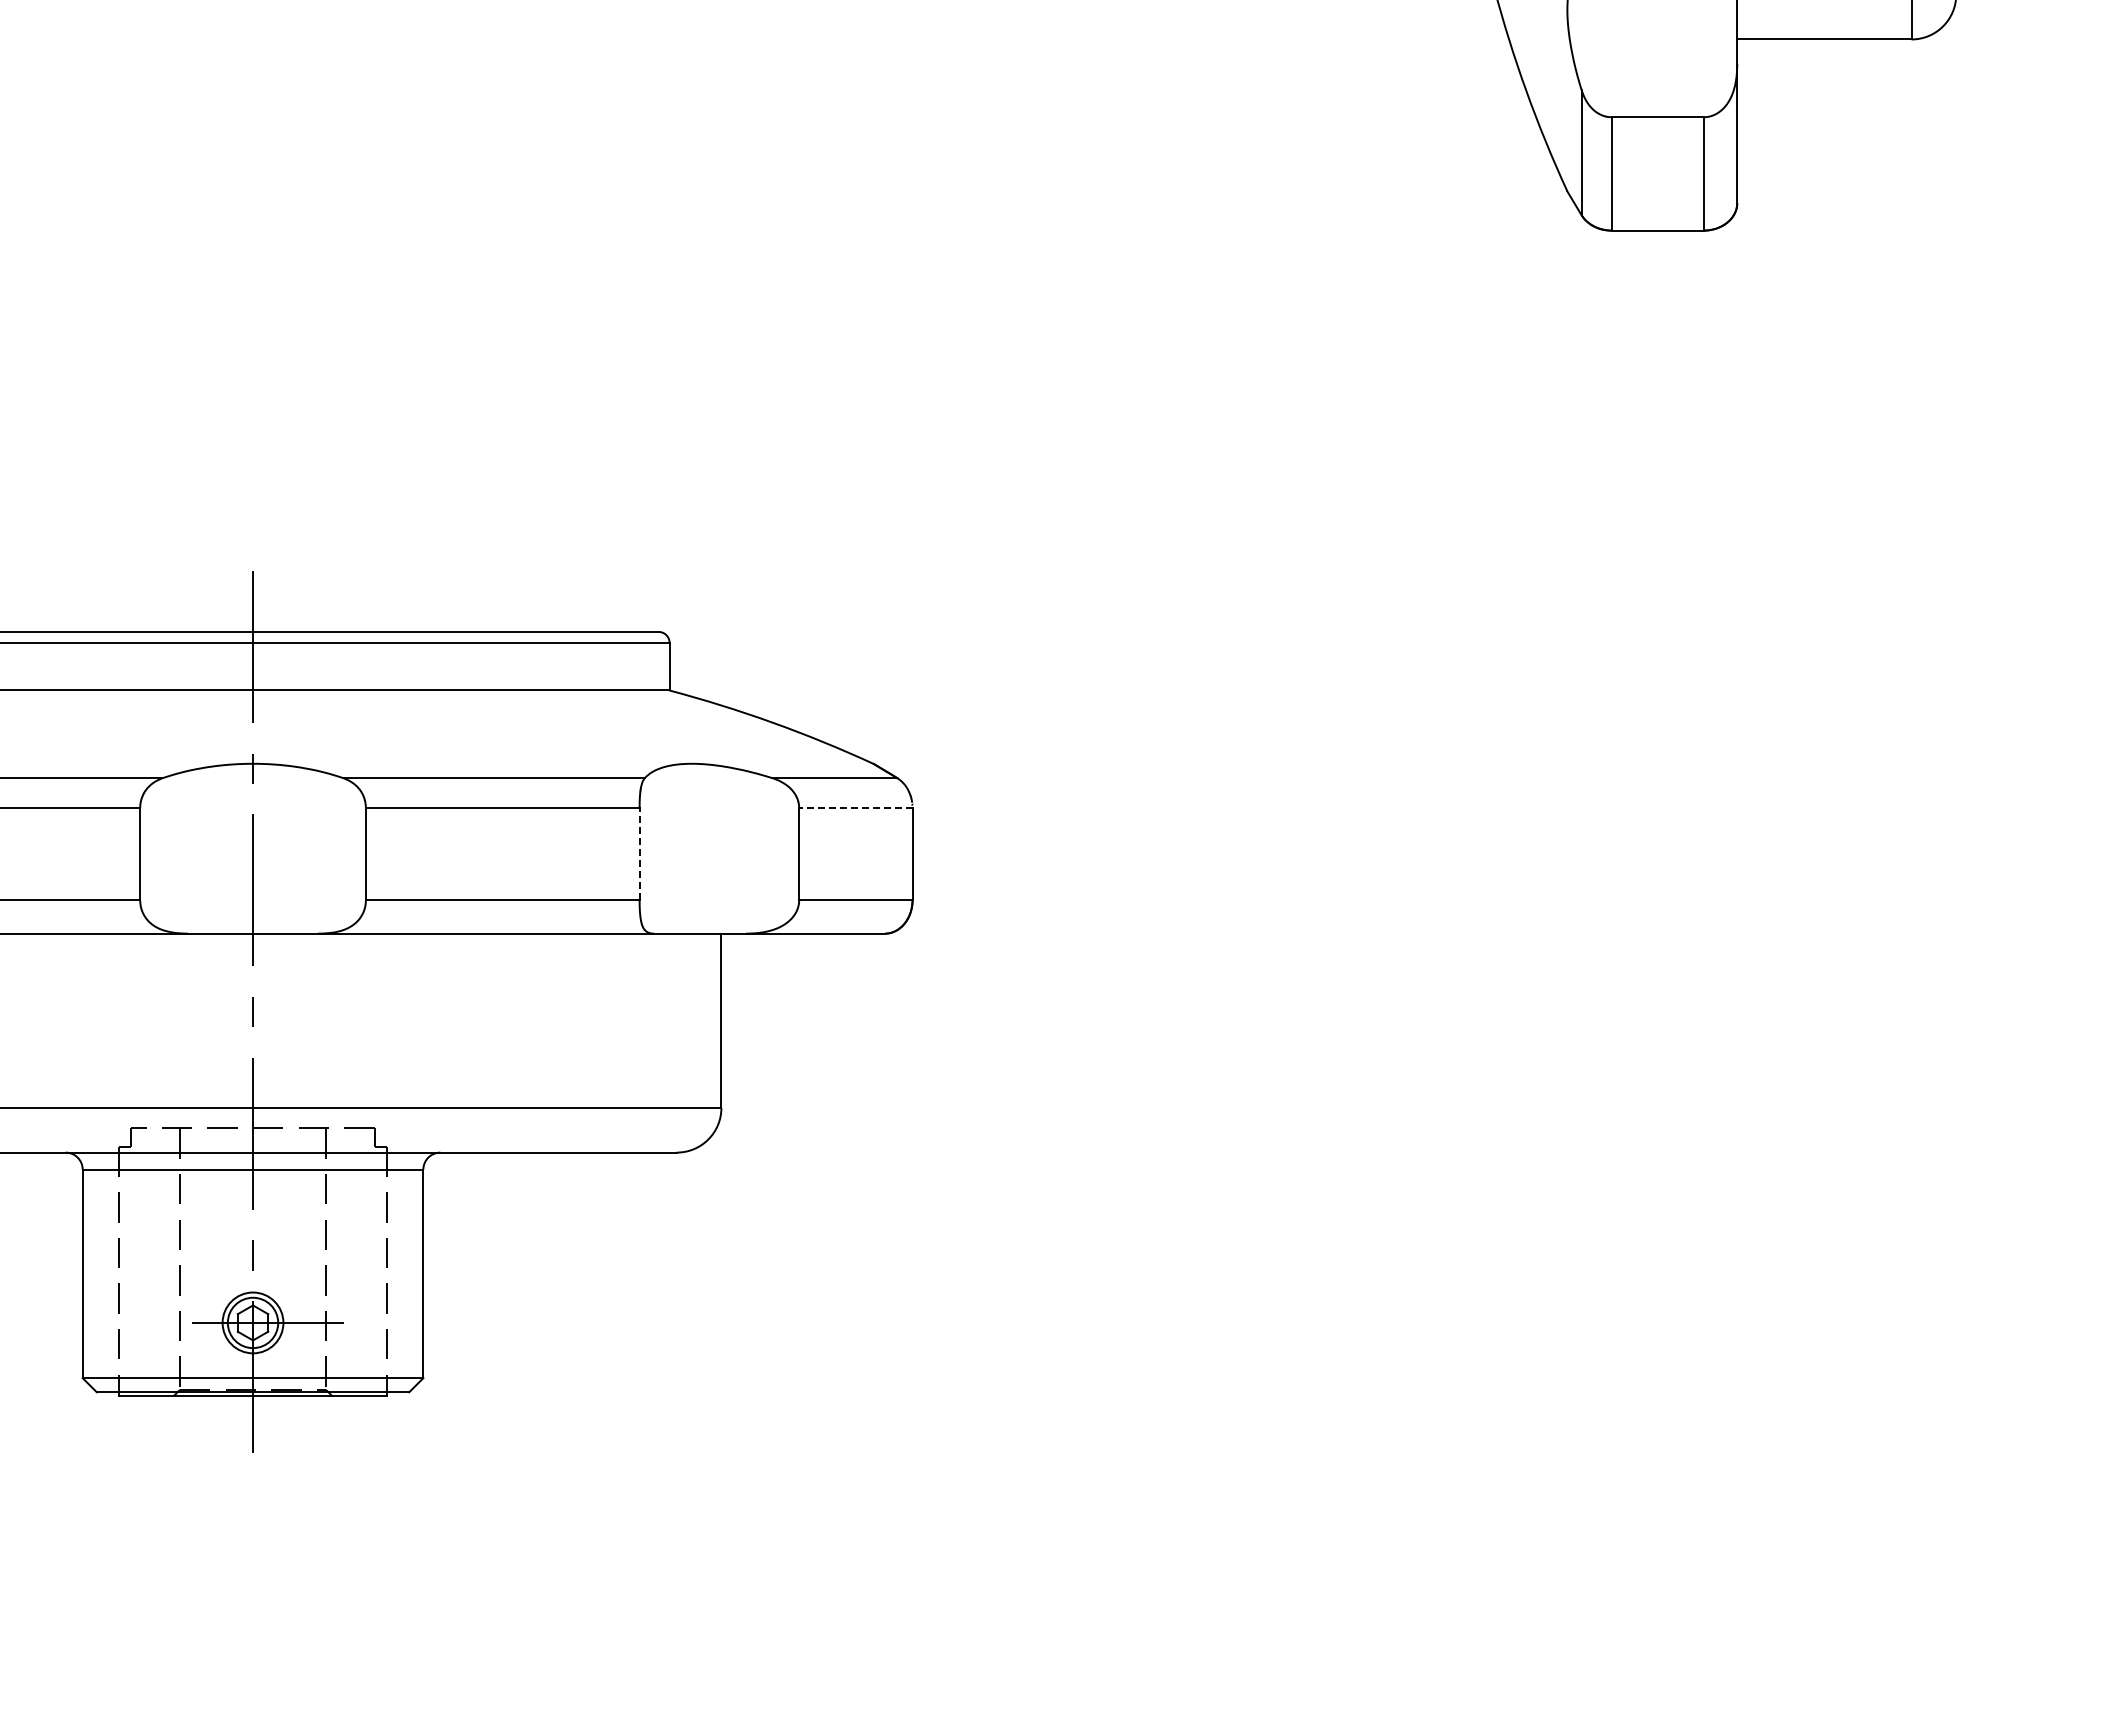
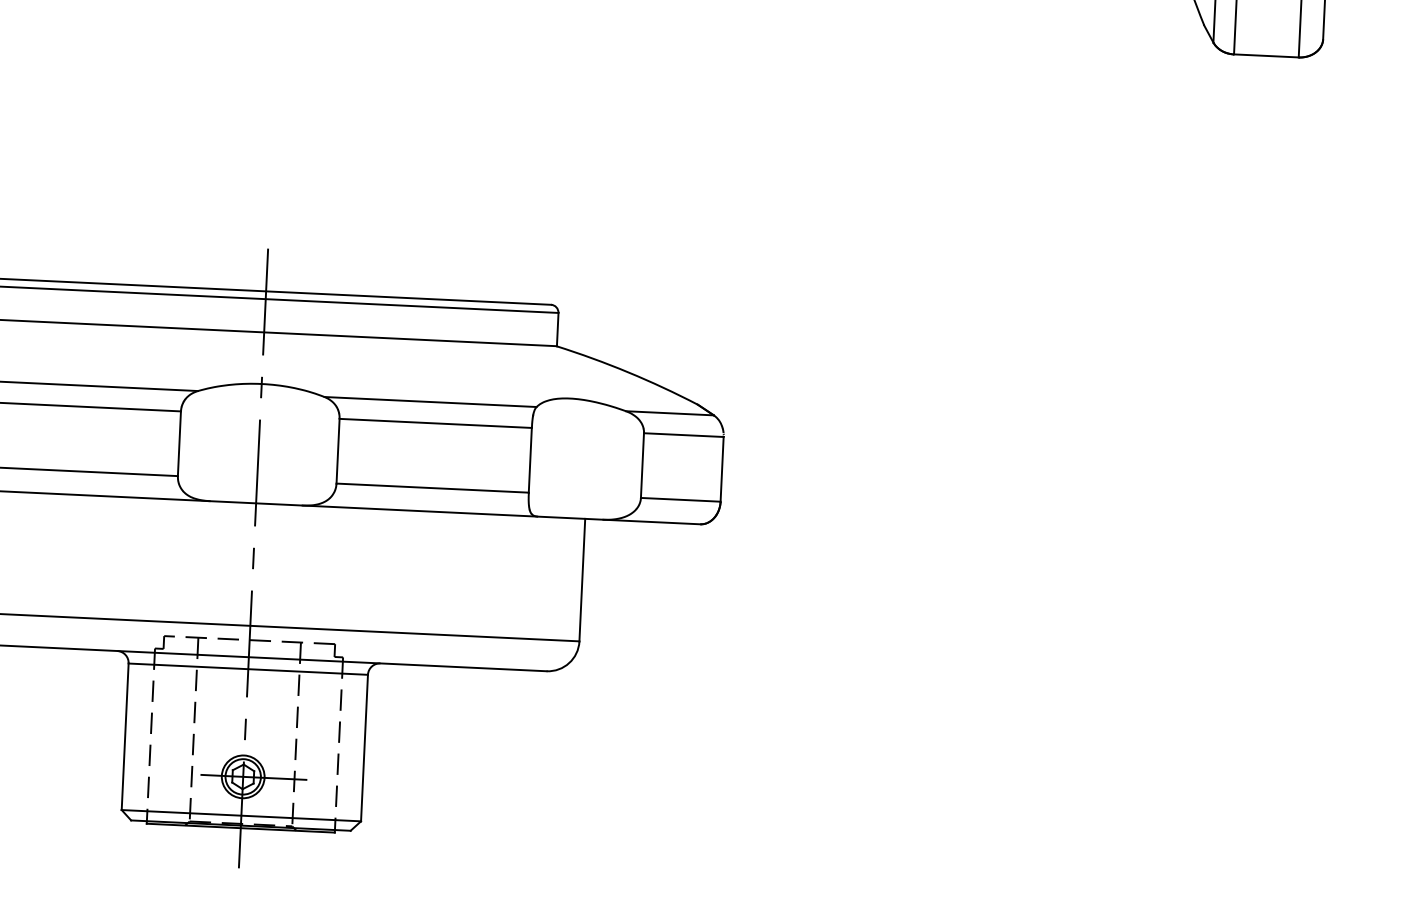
line: (855, 808) -> (683, 435), dashed -> solid
line: (639, 853) -> (530, 459), dashed -> solid

